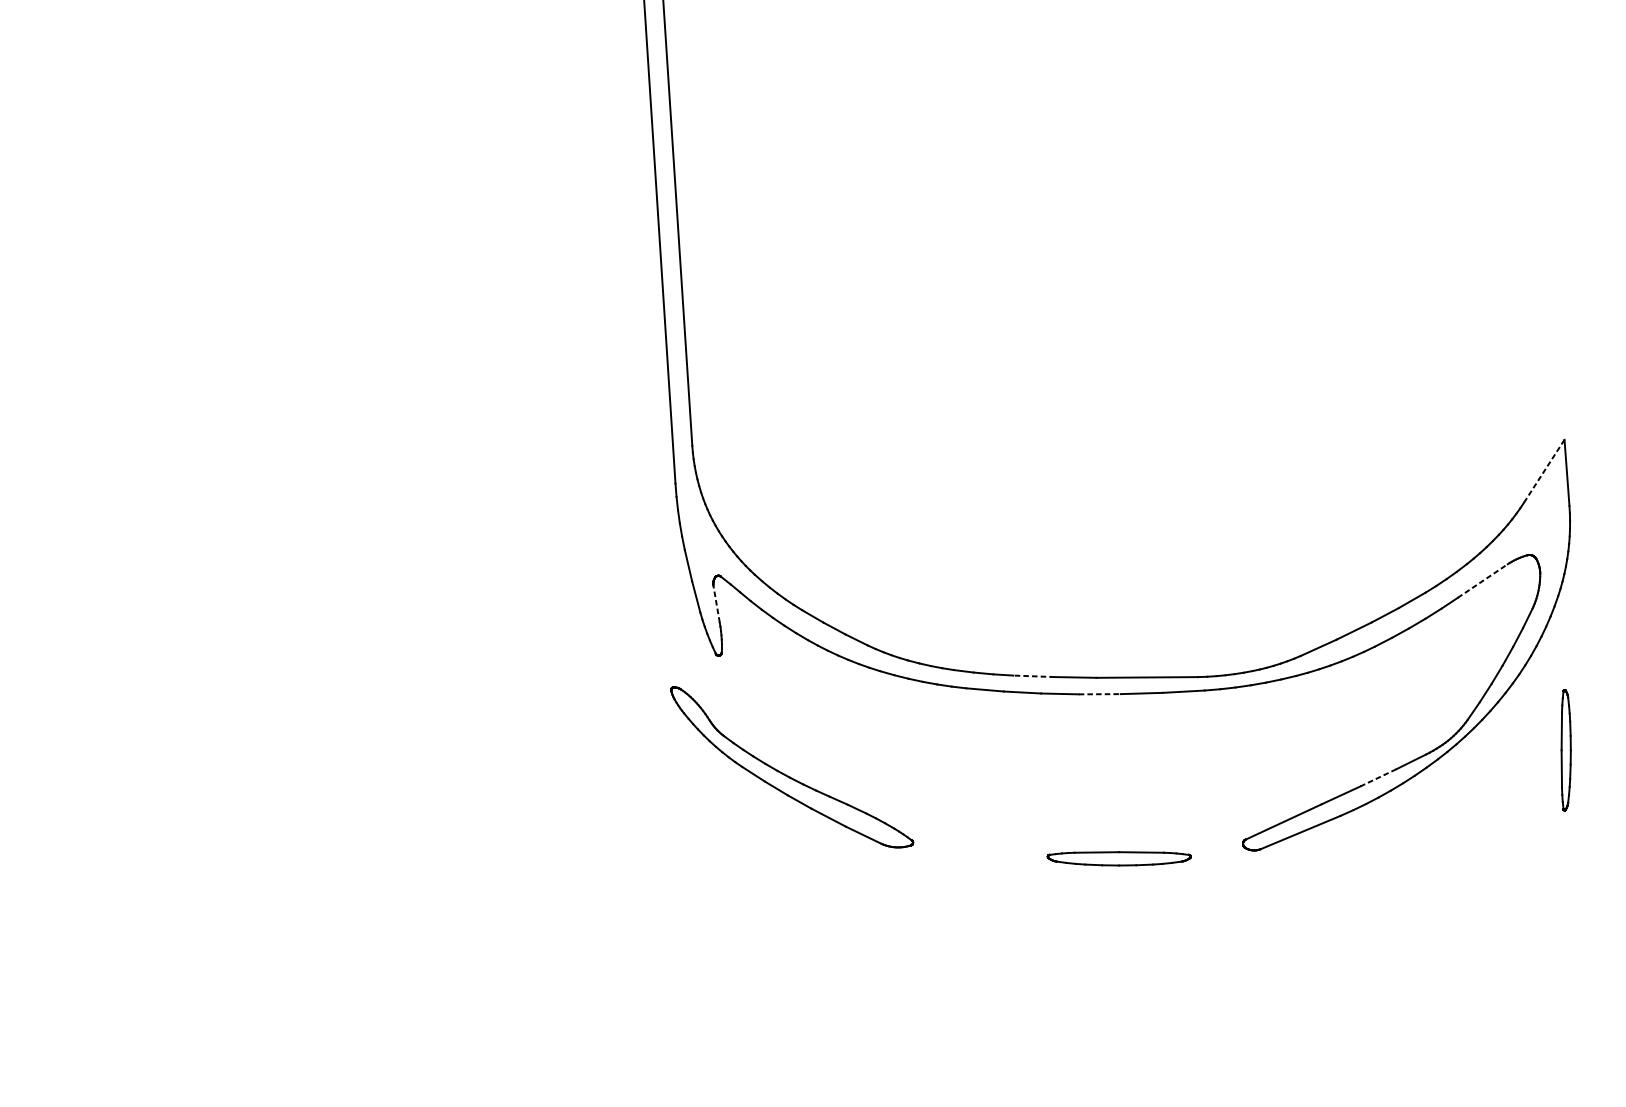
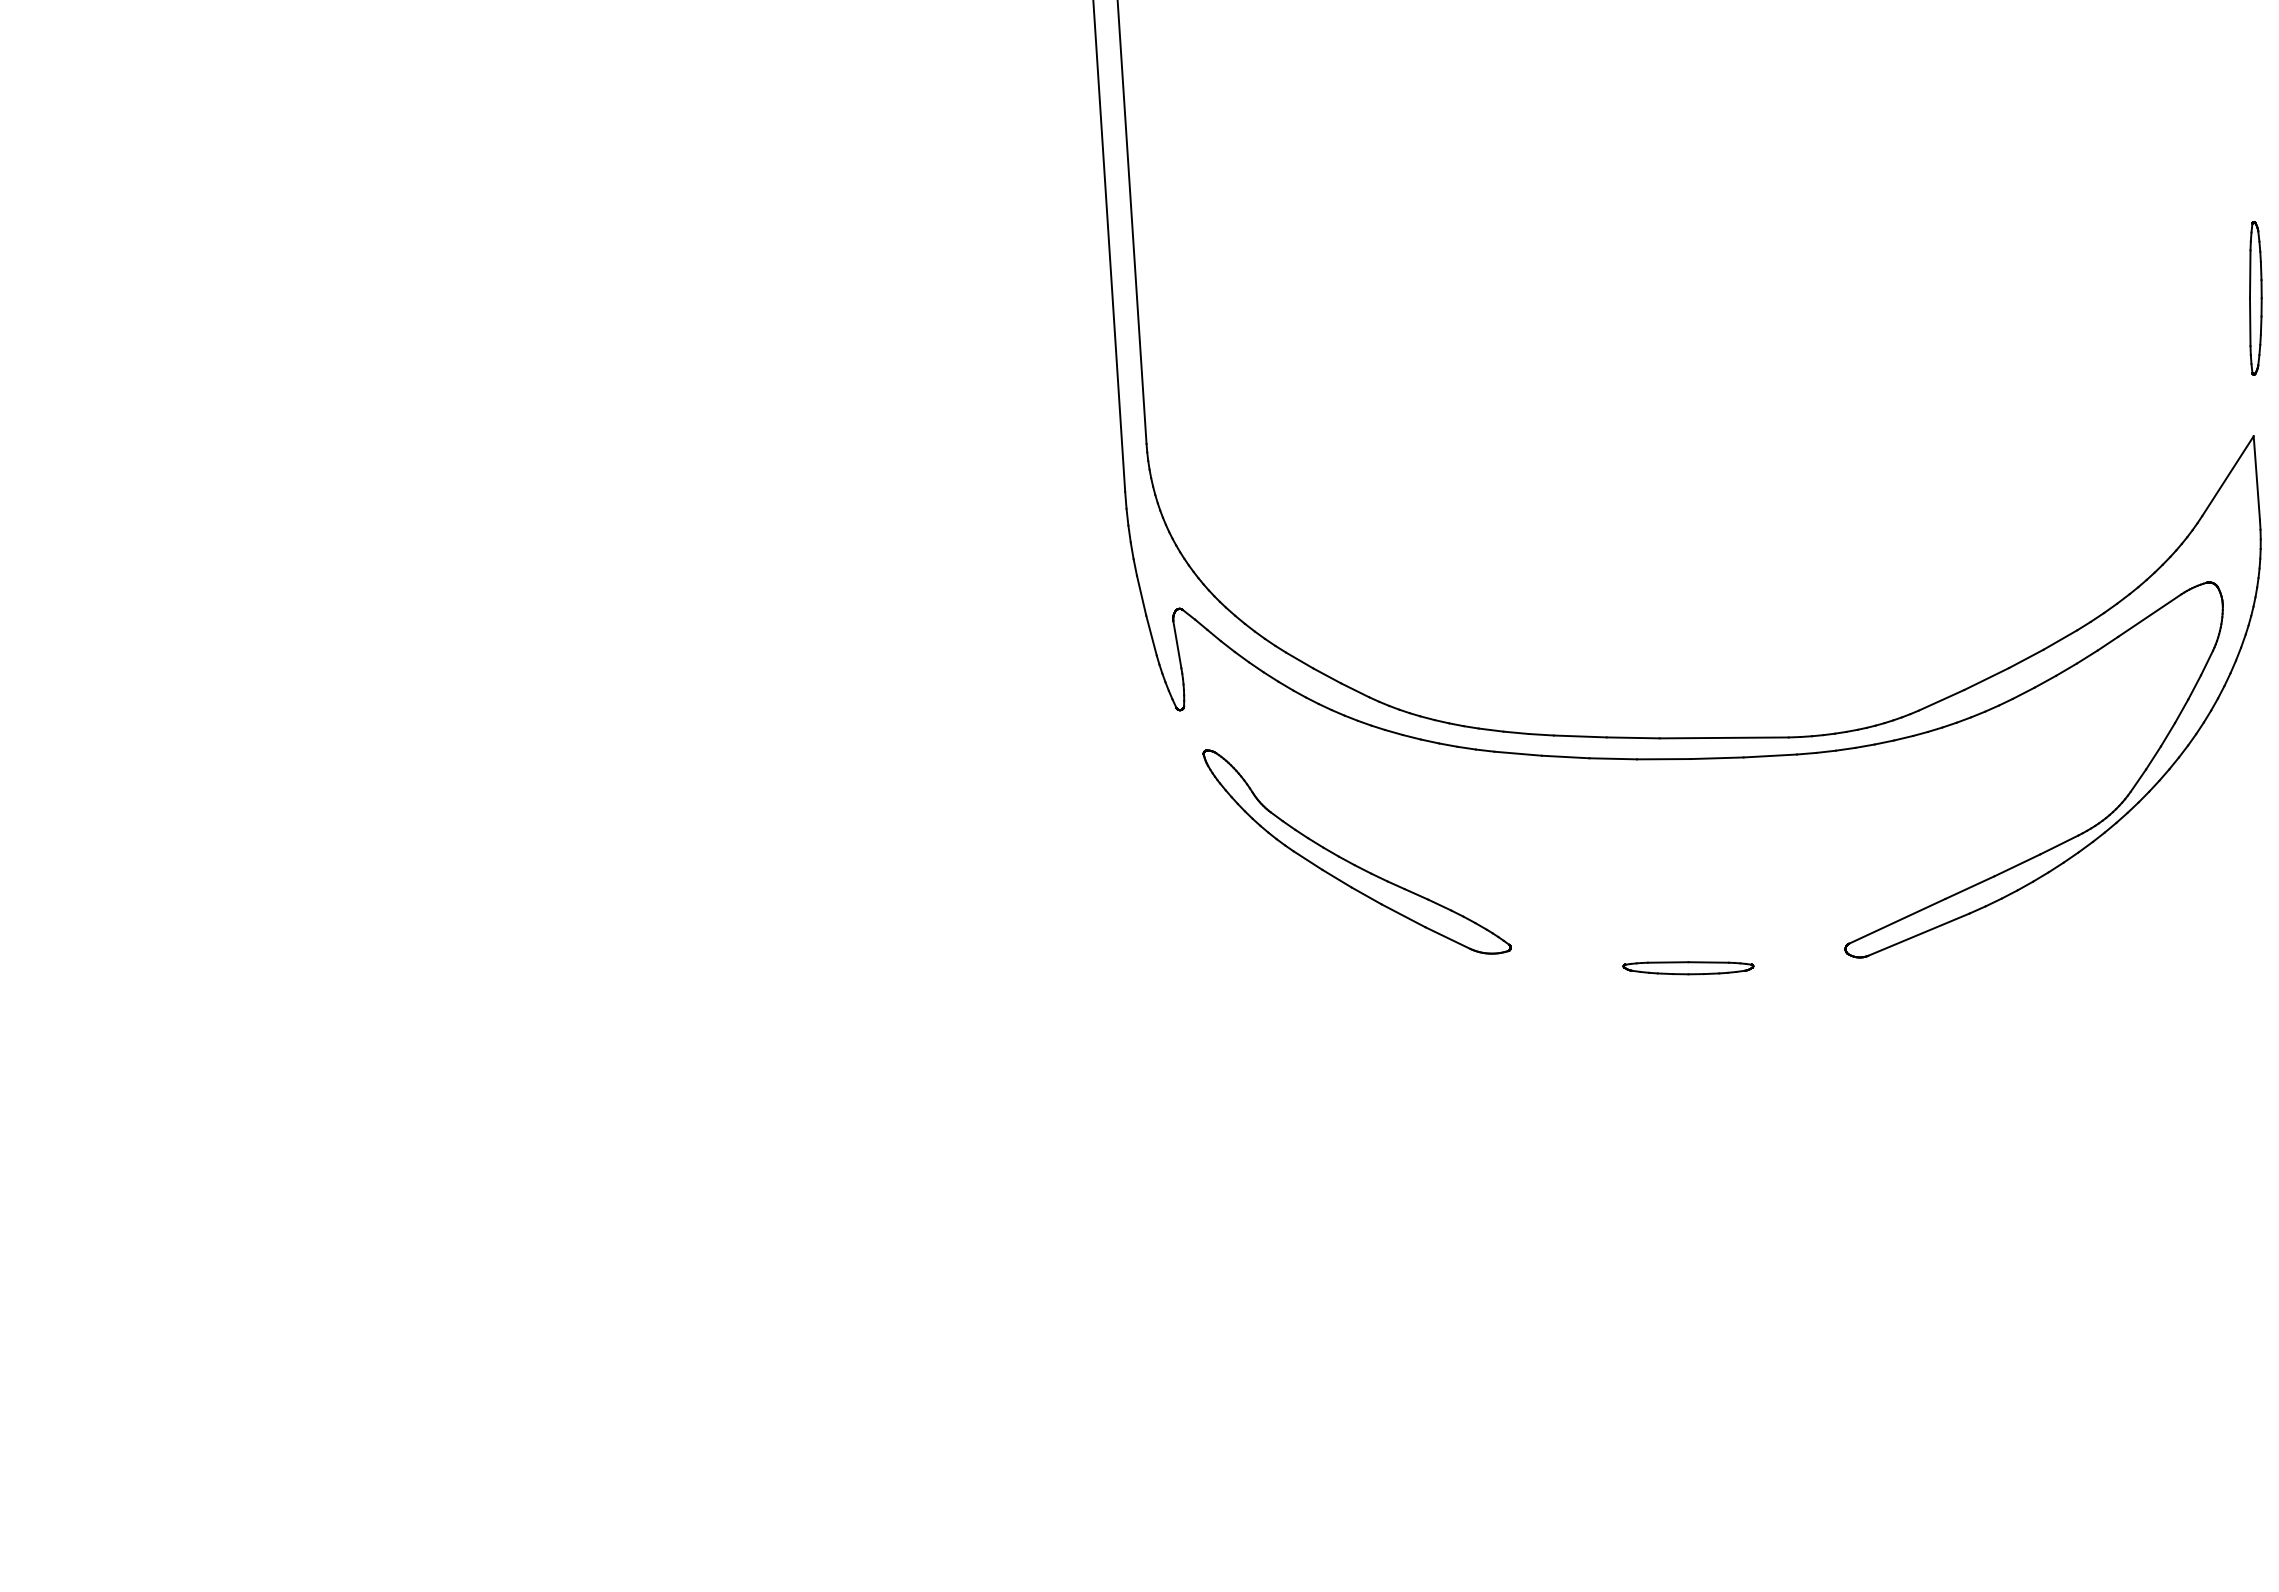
line: (1543, 471) -> (2227, 476), dashed -> solid
line: (1483, 581) -> (2150, 615), dashed -> solid
line: (716, 603) -> (1177, 644), dashed -> solid
line: (1033, 676) -> (1579, 736), dashed -> solid
line: (1099, 694) -> (1663, 759), dashed -> solid
part: (1565, 750) -> (2255, 298), moved
part: (786, 774) -> (1350, 861), moved
line: (1377, 777) -> (2016, 865), dashed -> solid
part: (1119, 859) -> (1688, 968), size x0.71

